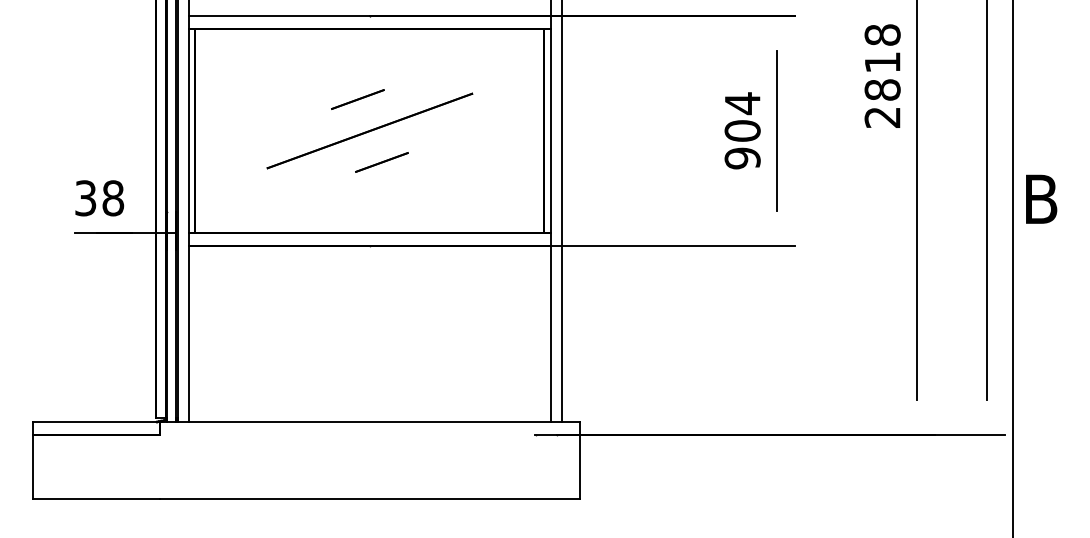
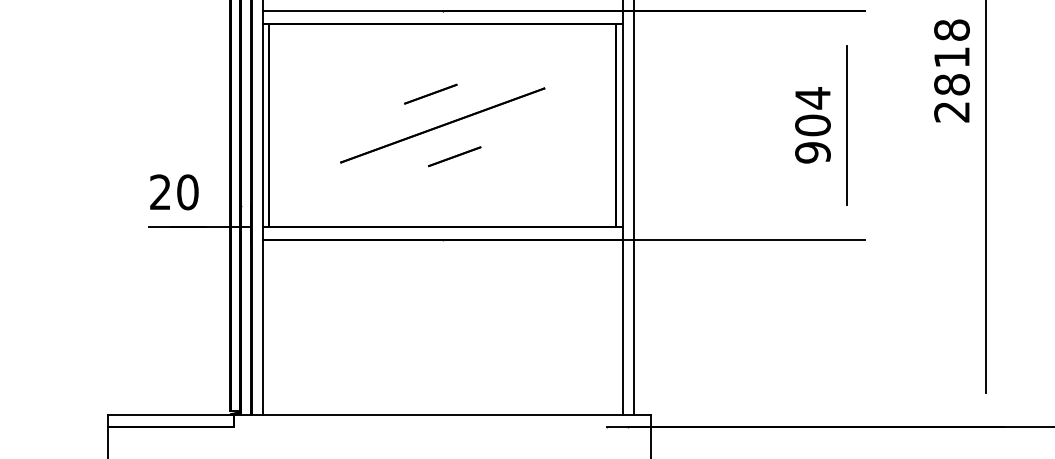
text: (99, 198) -> (174, 192), 38 -> 20

